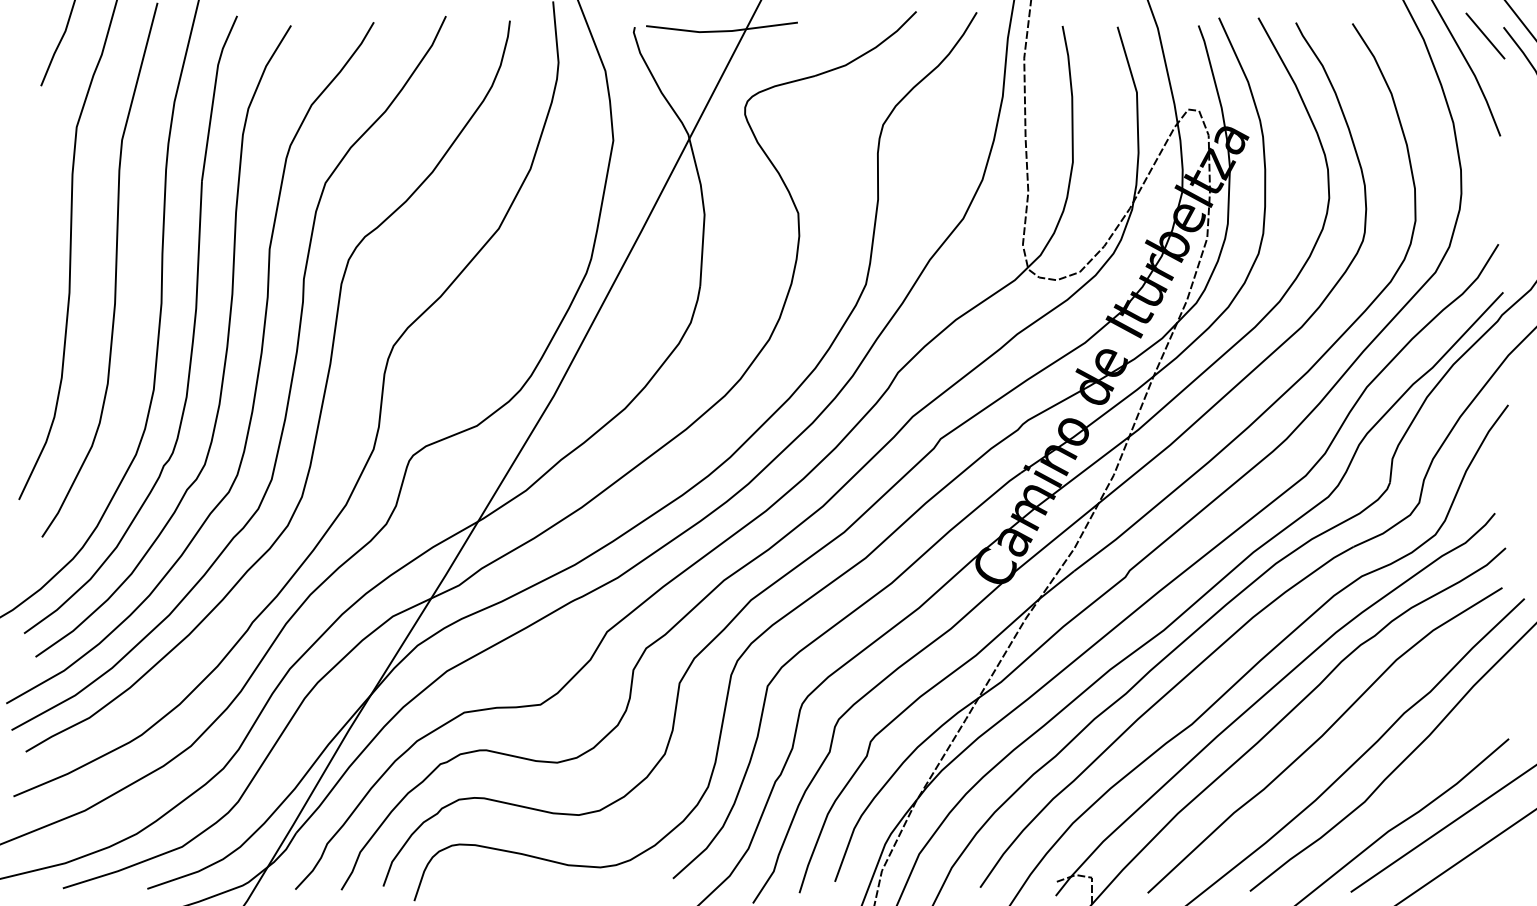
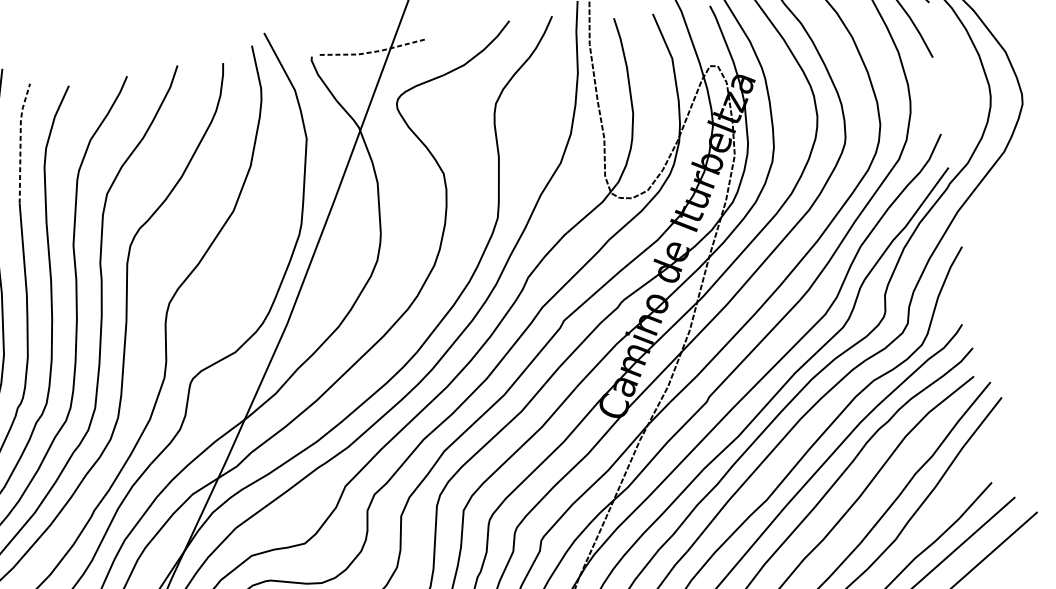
line: (722, 31) -> (374, 52), solid -> dashed
line: (213, 95) -> (20, 142), solid -> dashed

